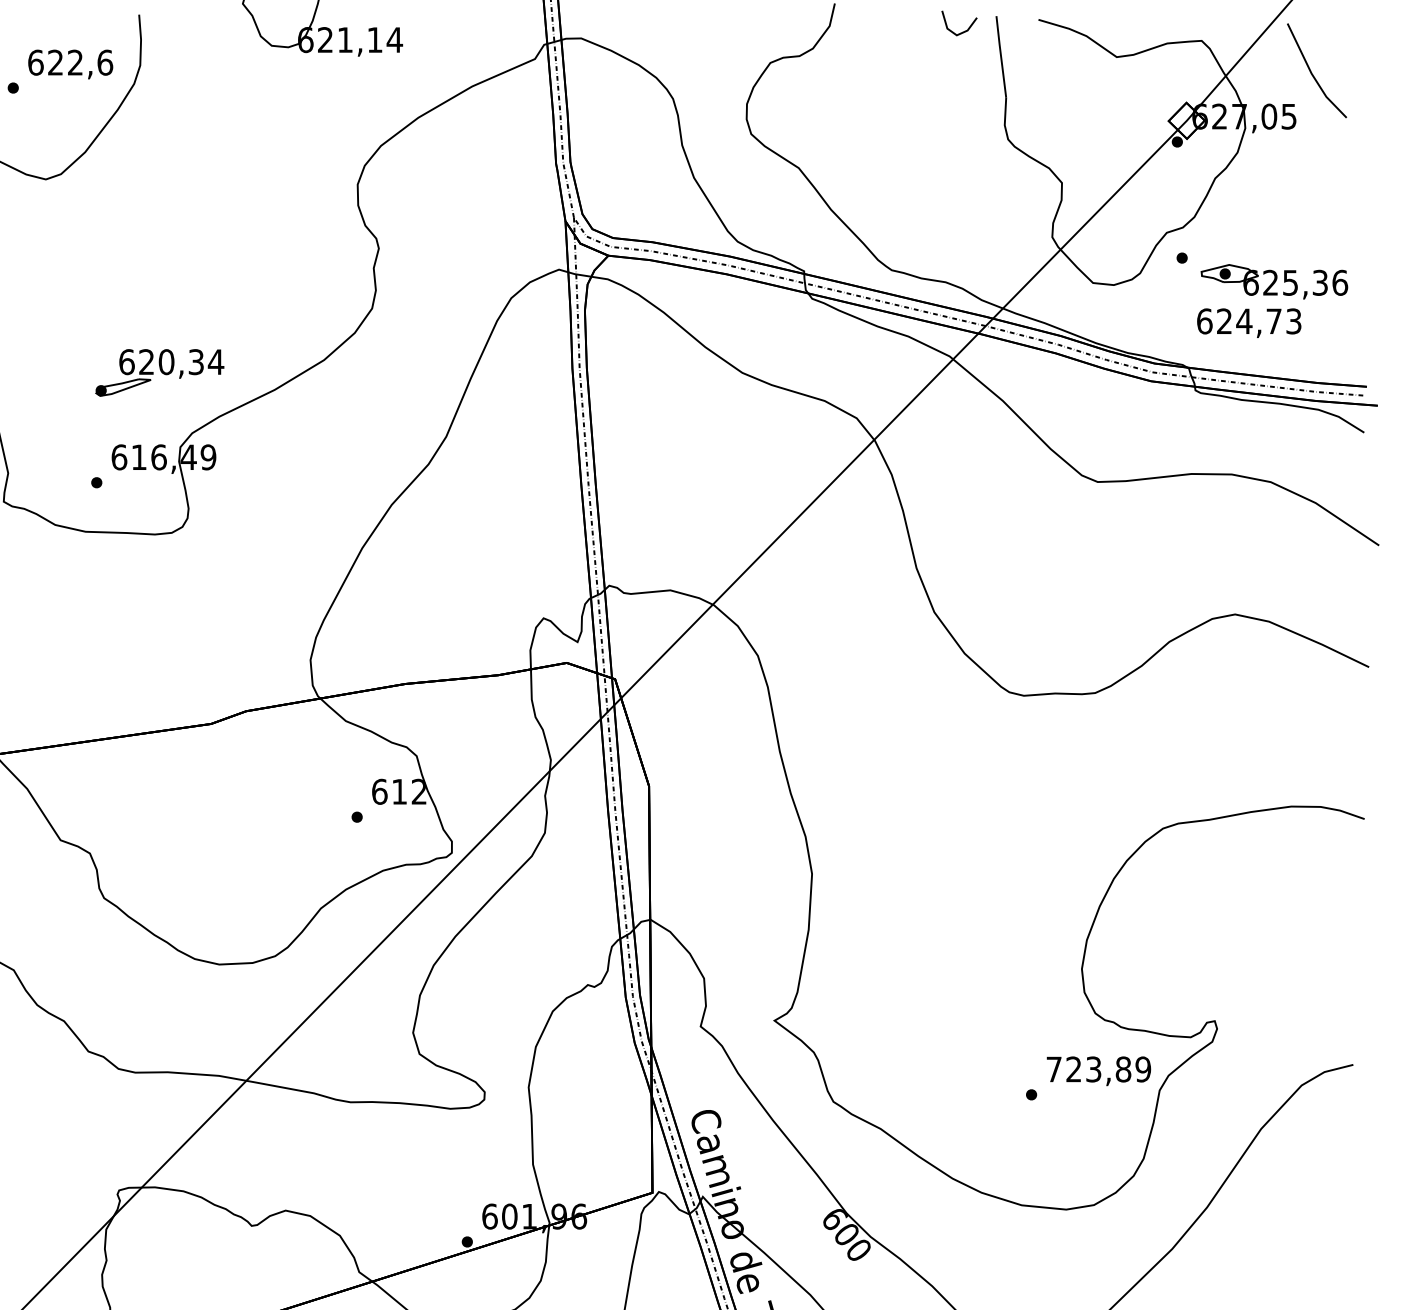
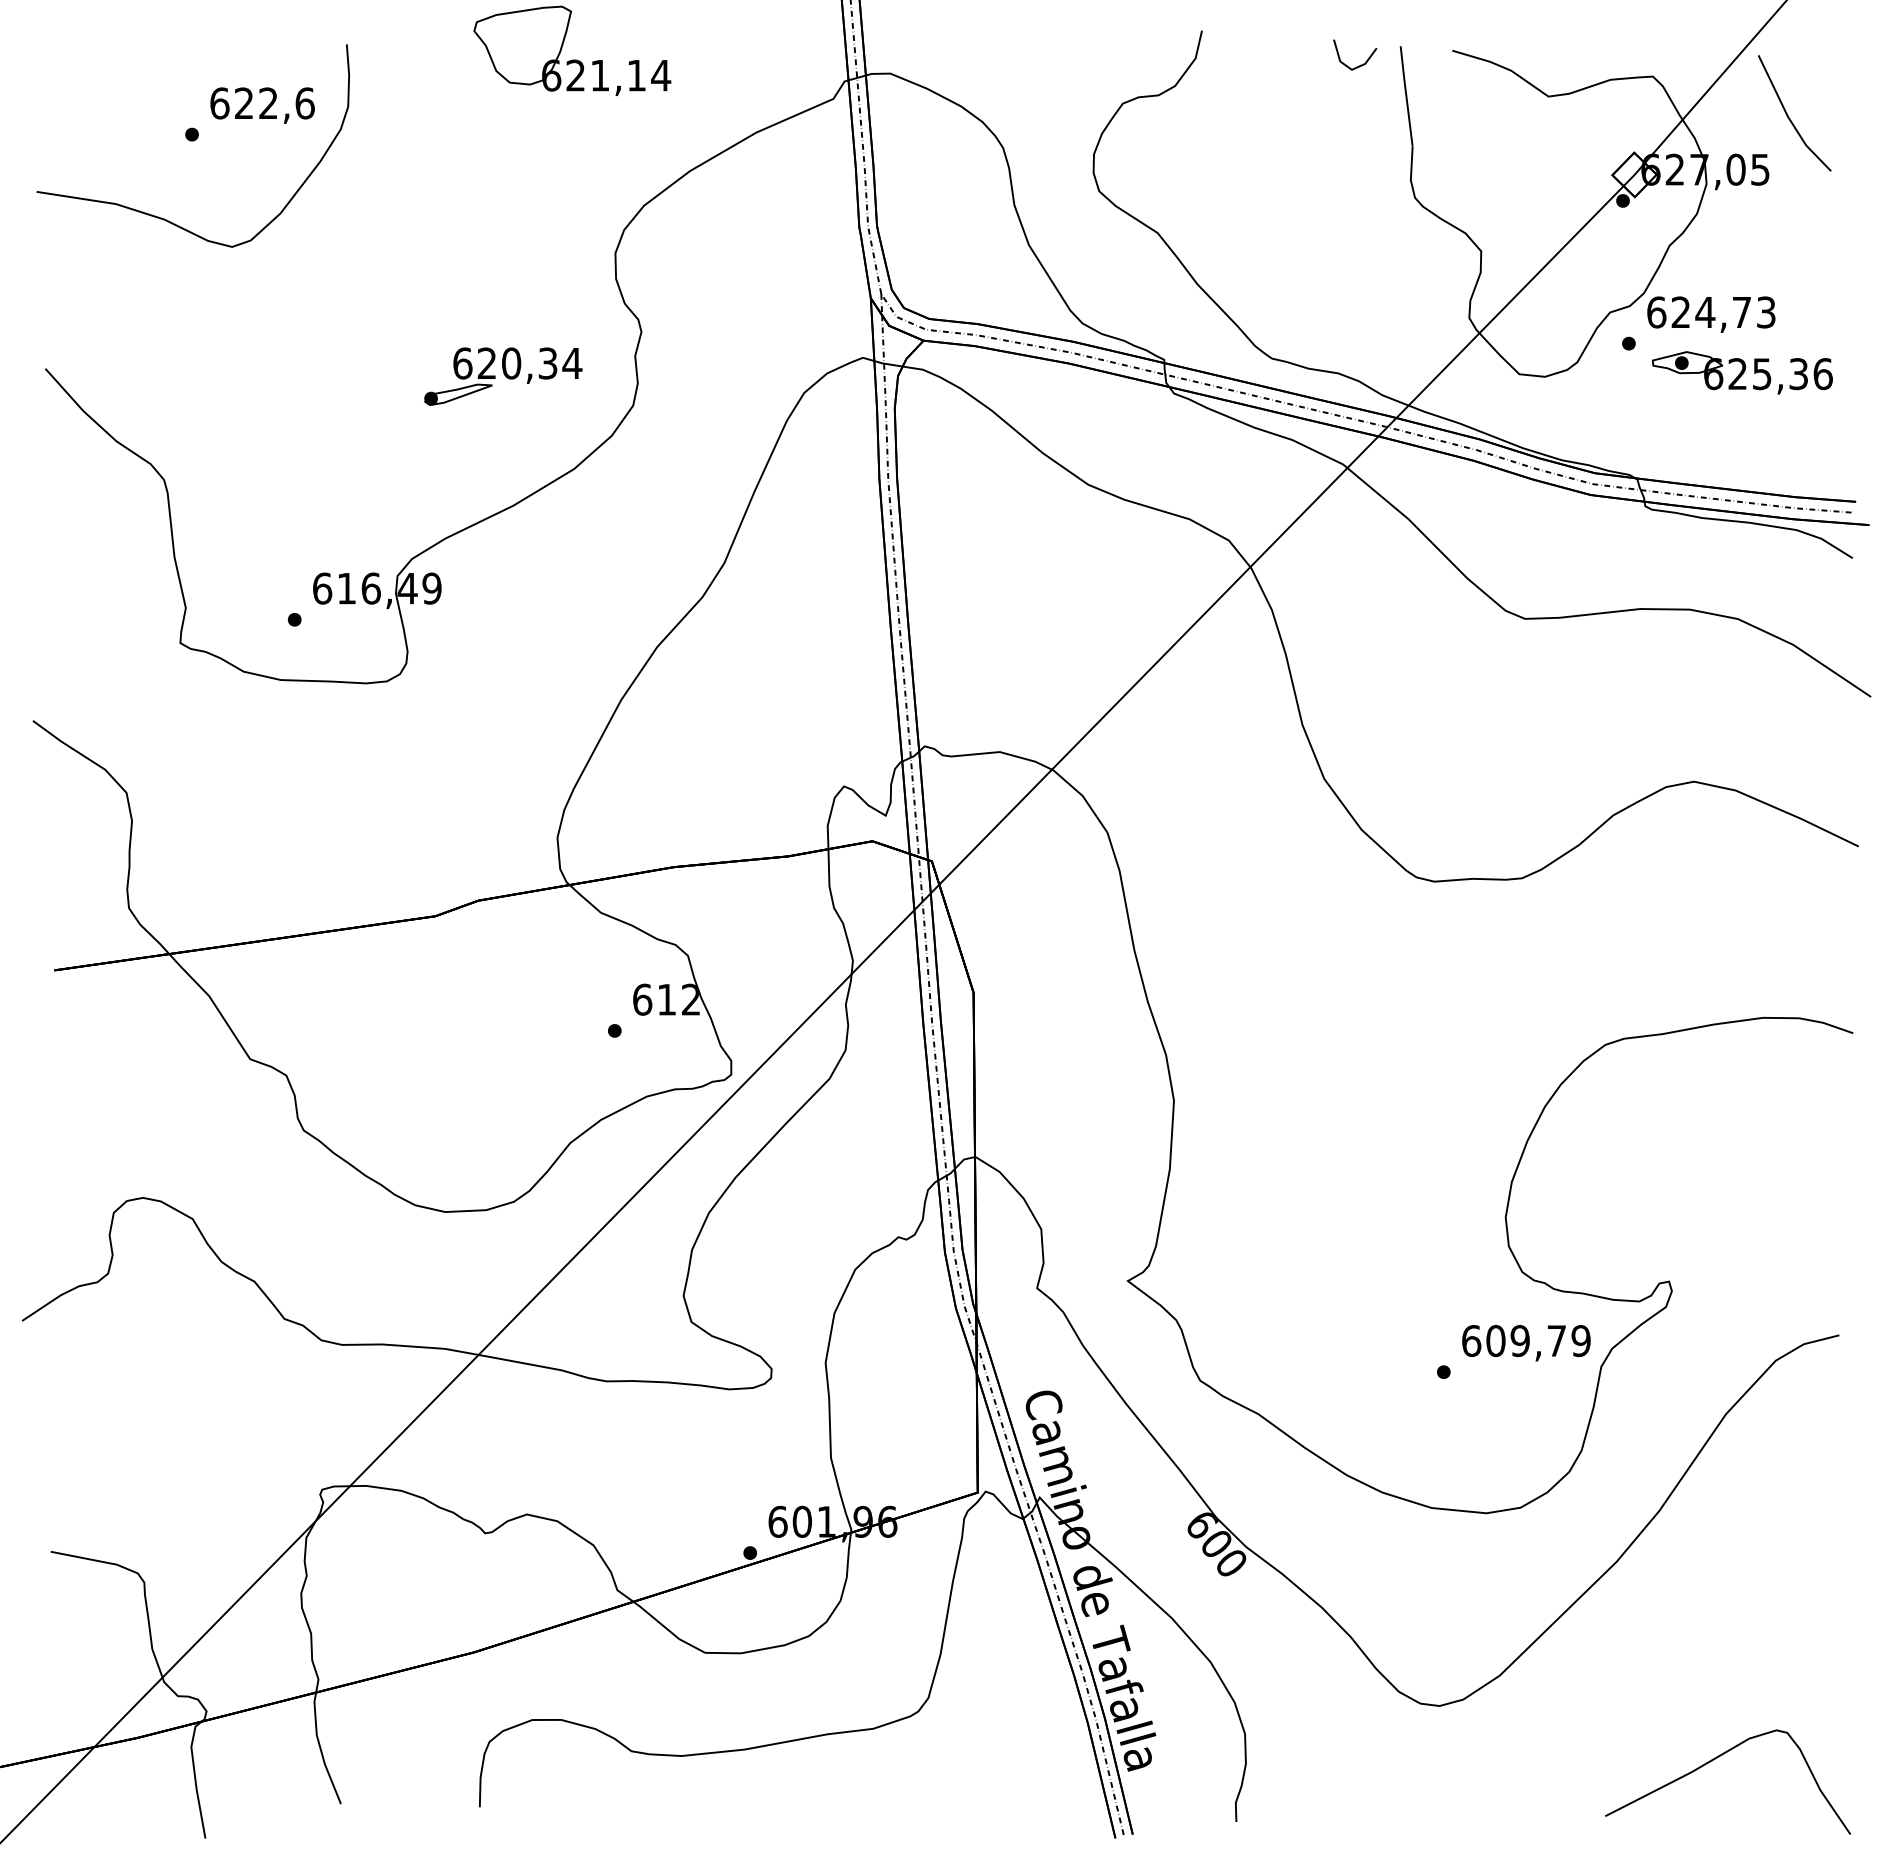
text: (1249, 323) -> (1711, 314), moved
part: (160, 372) -> (503, 376), moved
text: (1089, 1069) -> (1514, 1341), 723,89 -> 609,79

